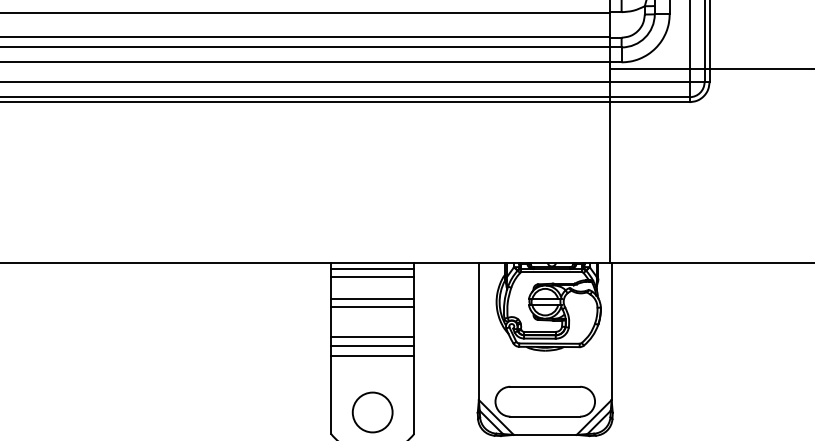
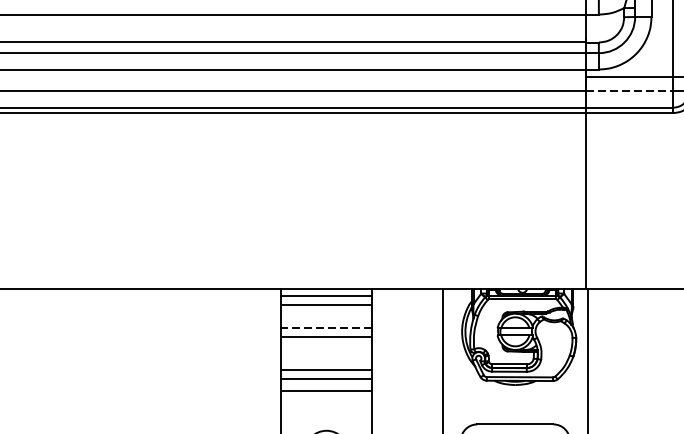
line: (649, 82) -> (629, 91), solid -> dashed
line: (372, 298) -> (326, 327), solid -> dashed

